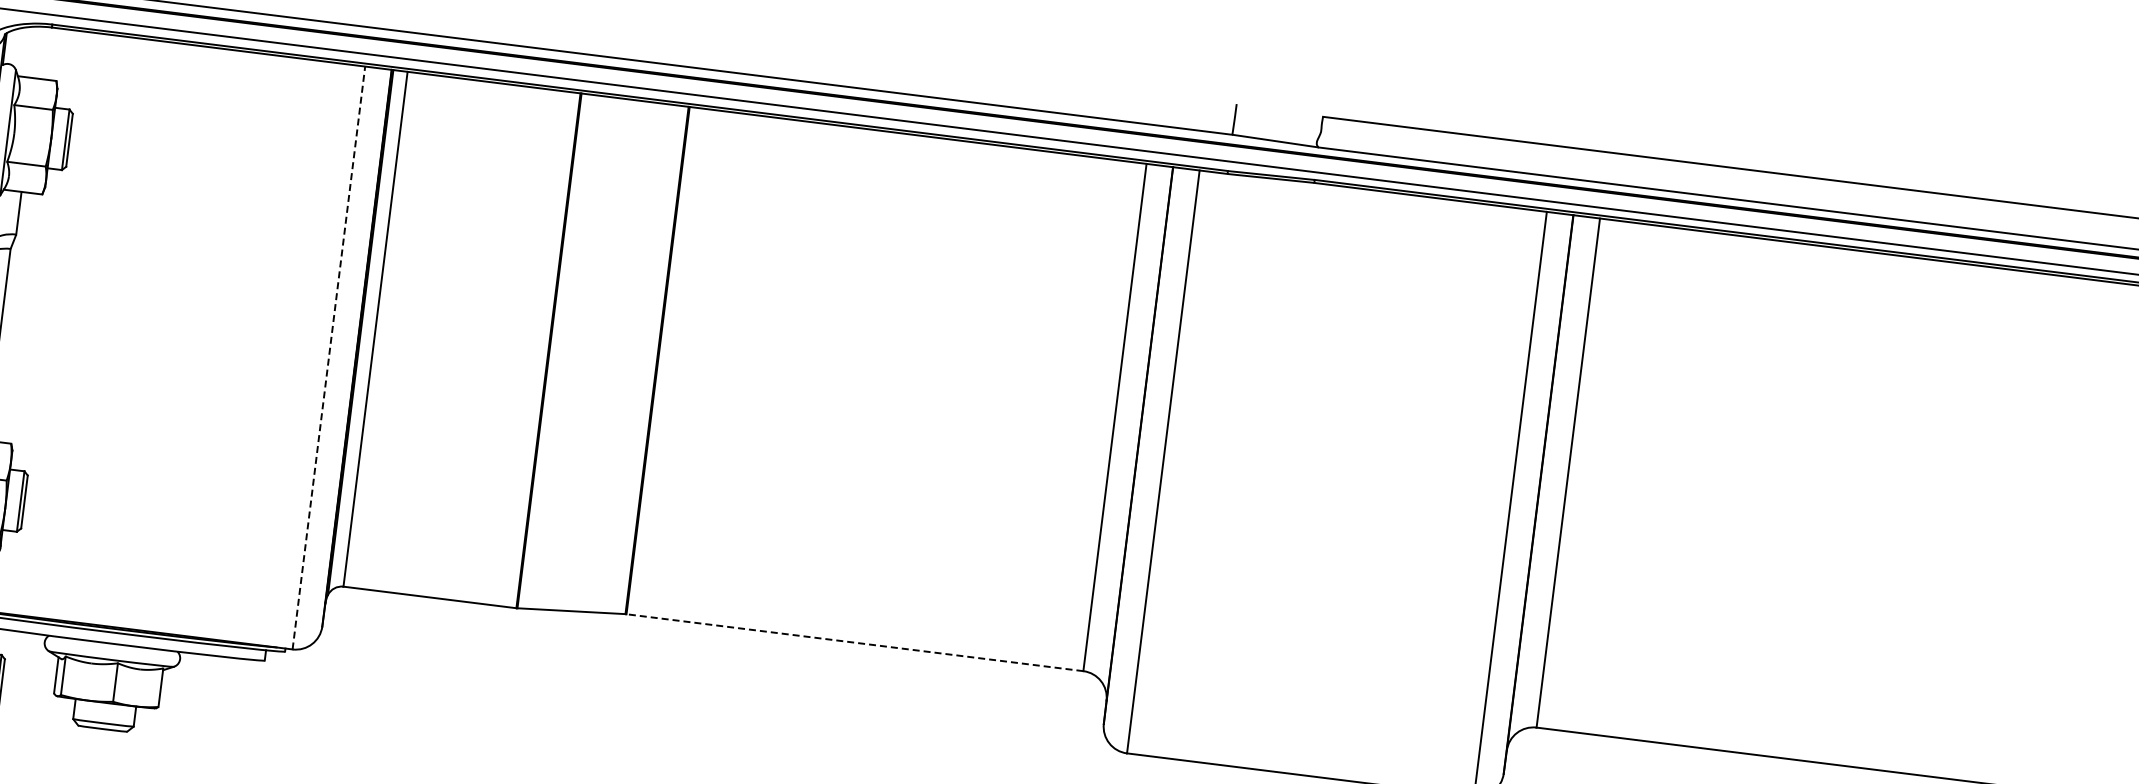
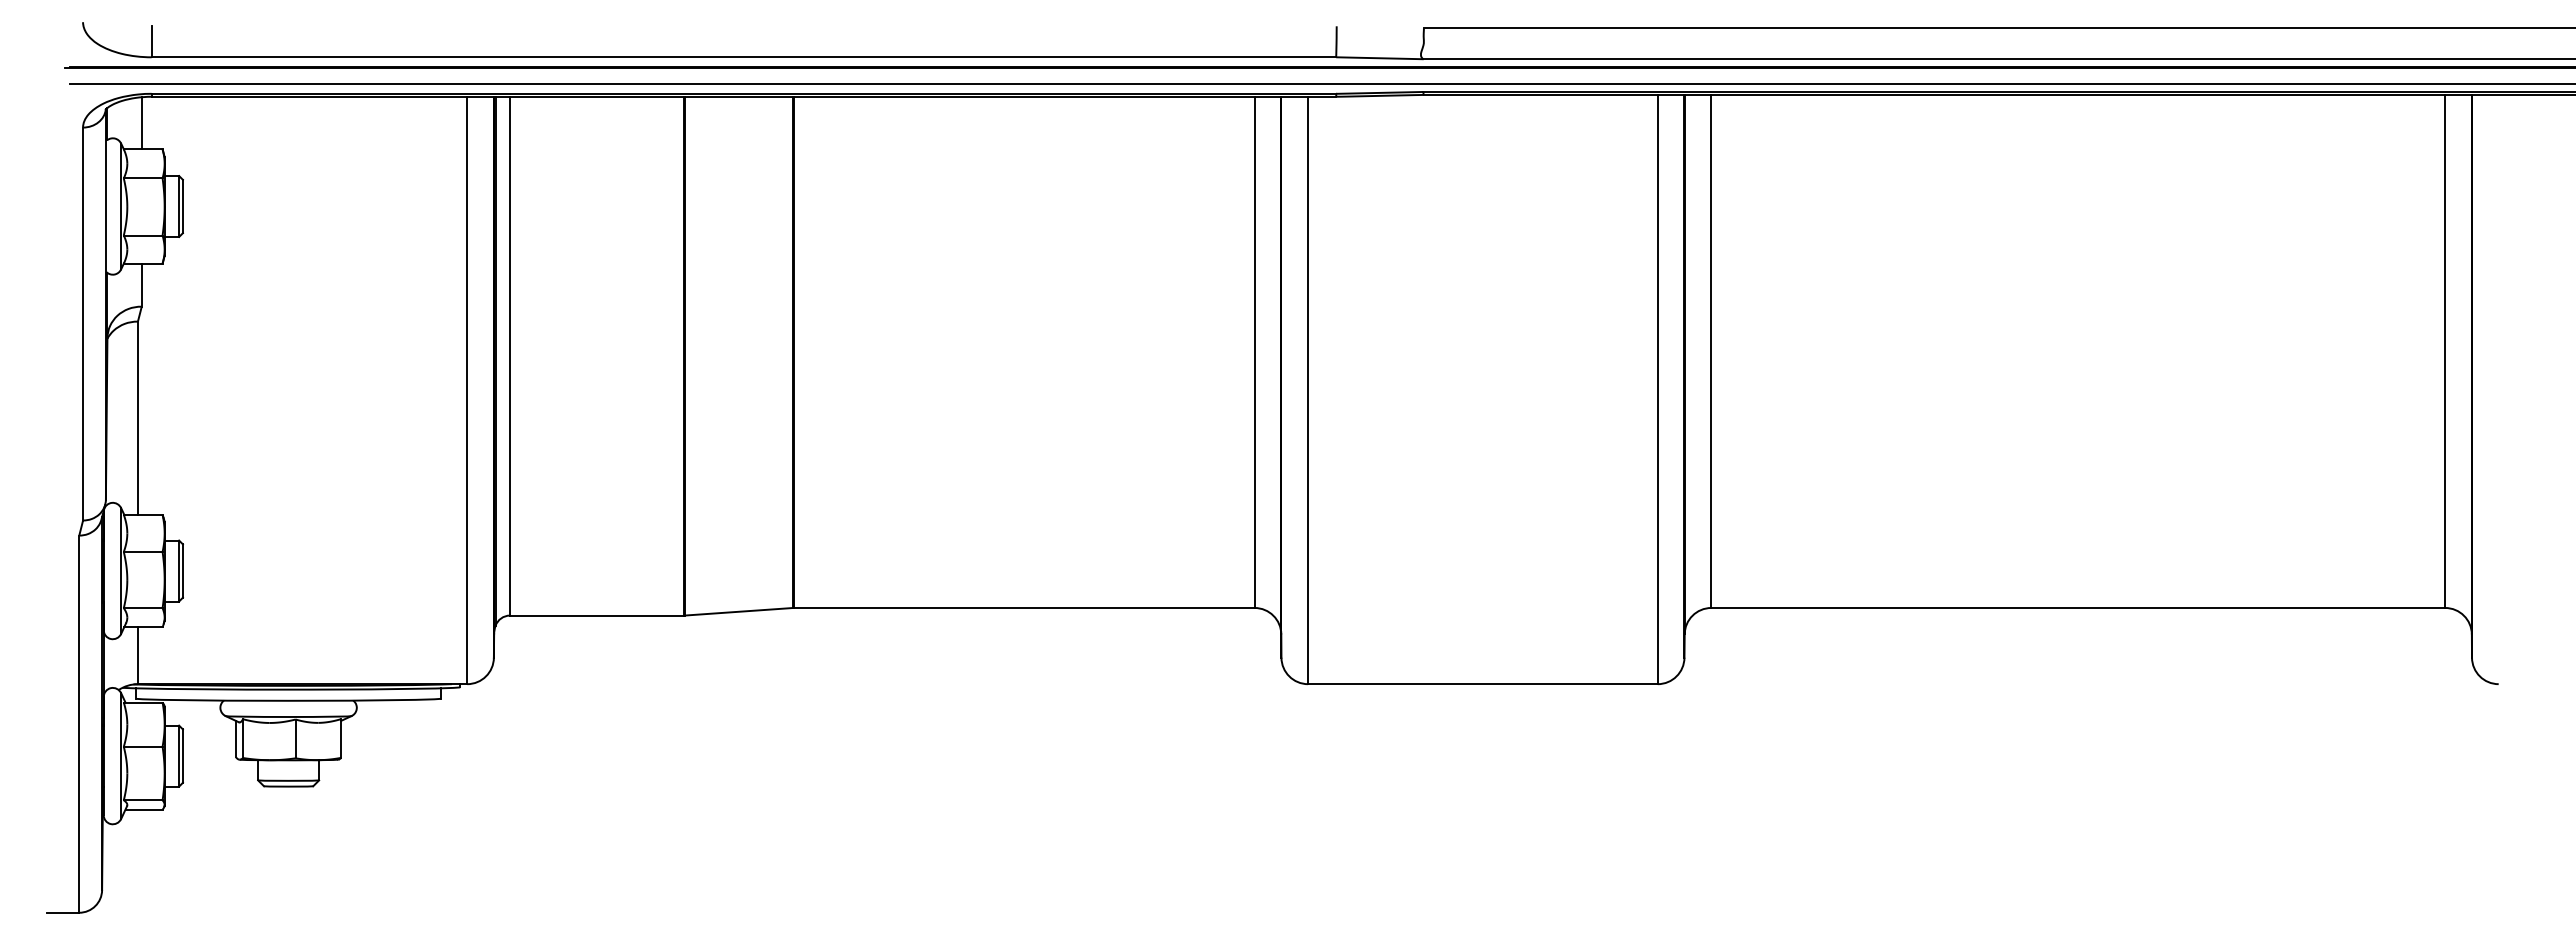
line: (38, 52) -> (141, 123), added
line: (329, 358) -> (467, 390), dashed -> solid
line: (854, 642) -> (1023, 607), dashed -> solid

